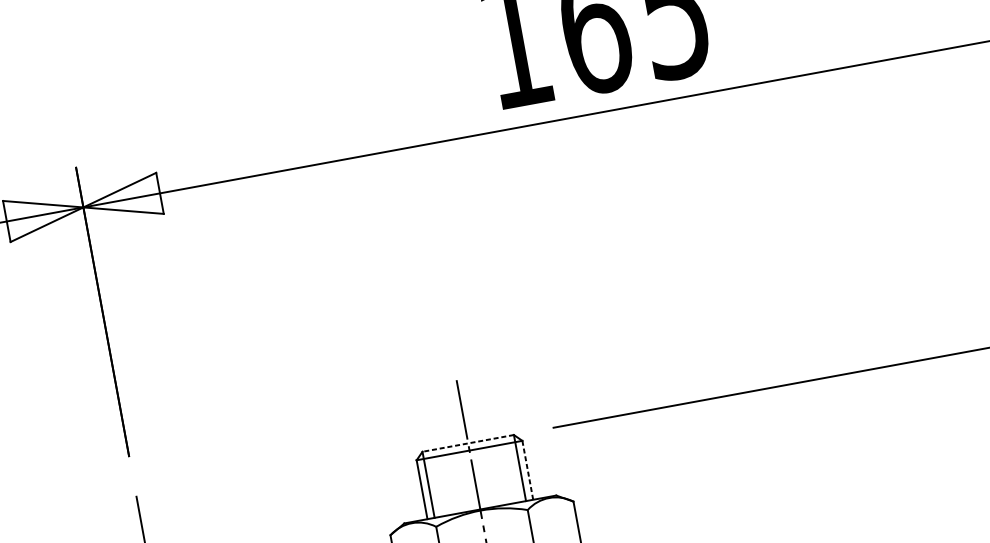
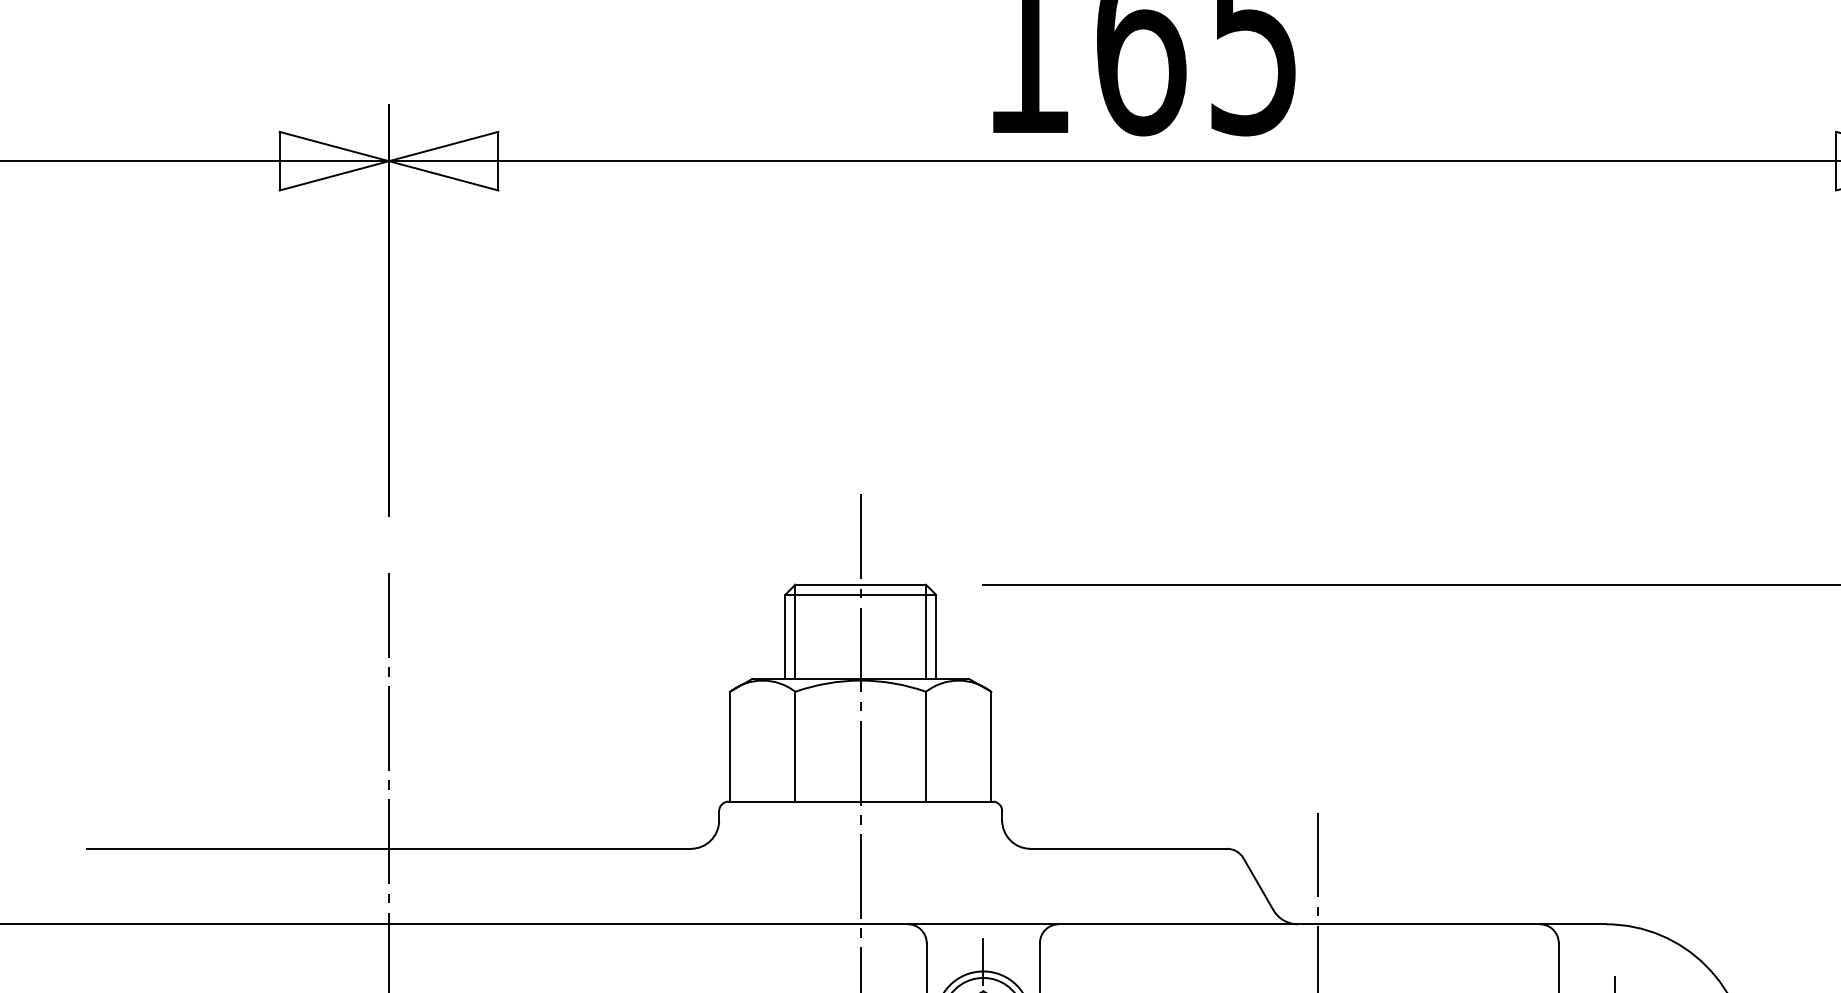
line: (468, 443) -> (860, 584), dashed -> solid
line: (528, 470) -> (936, 637), dashed -> solid

